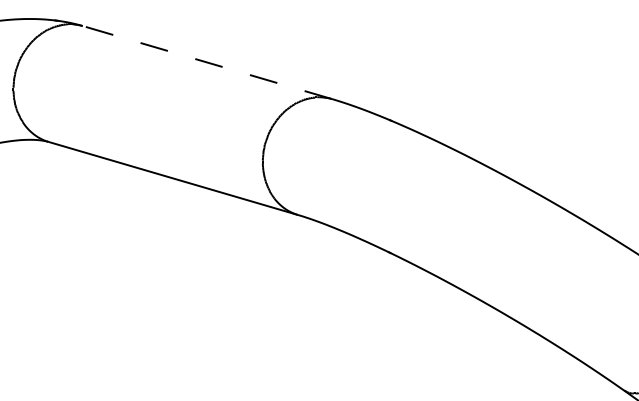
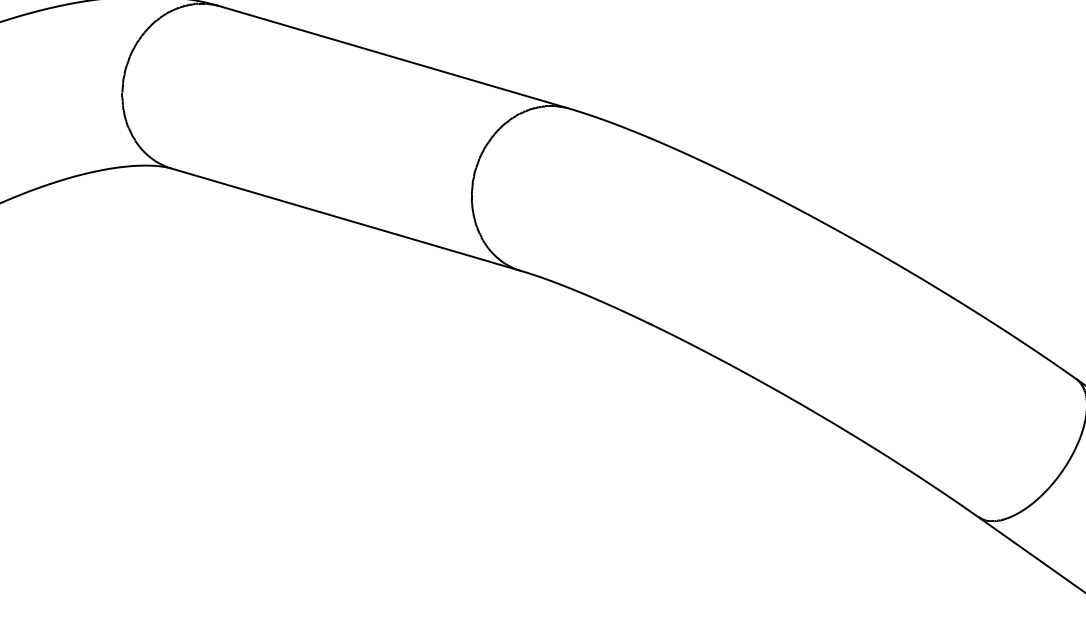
line: (206, 62) -> (393, 57), dashed -> solid

